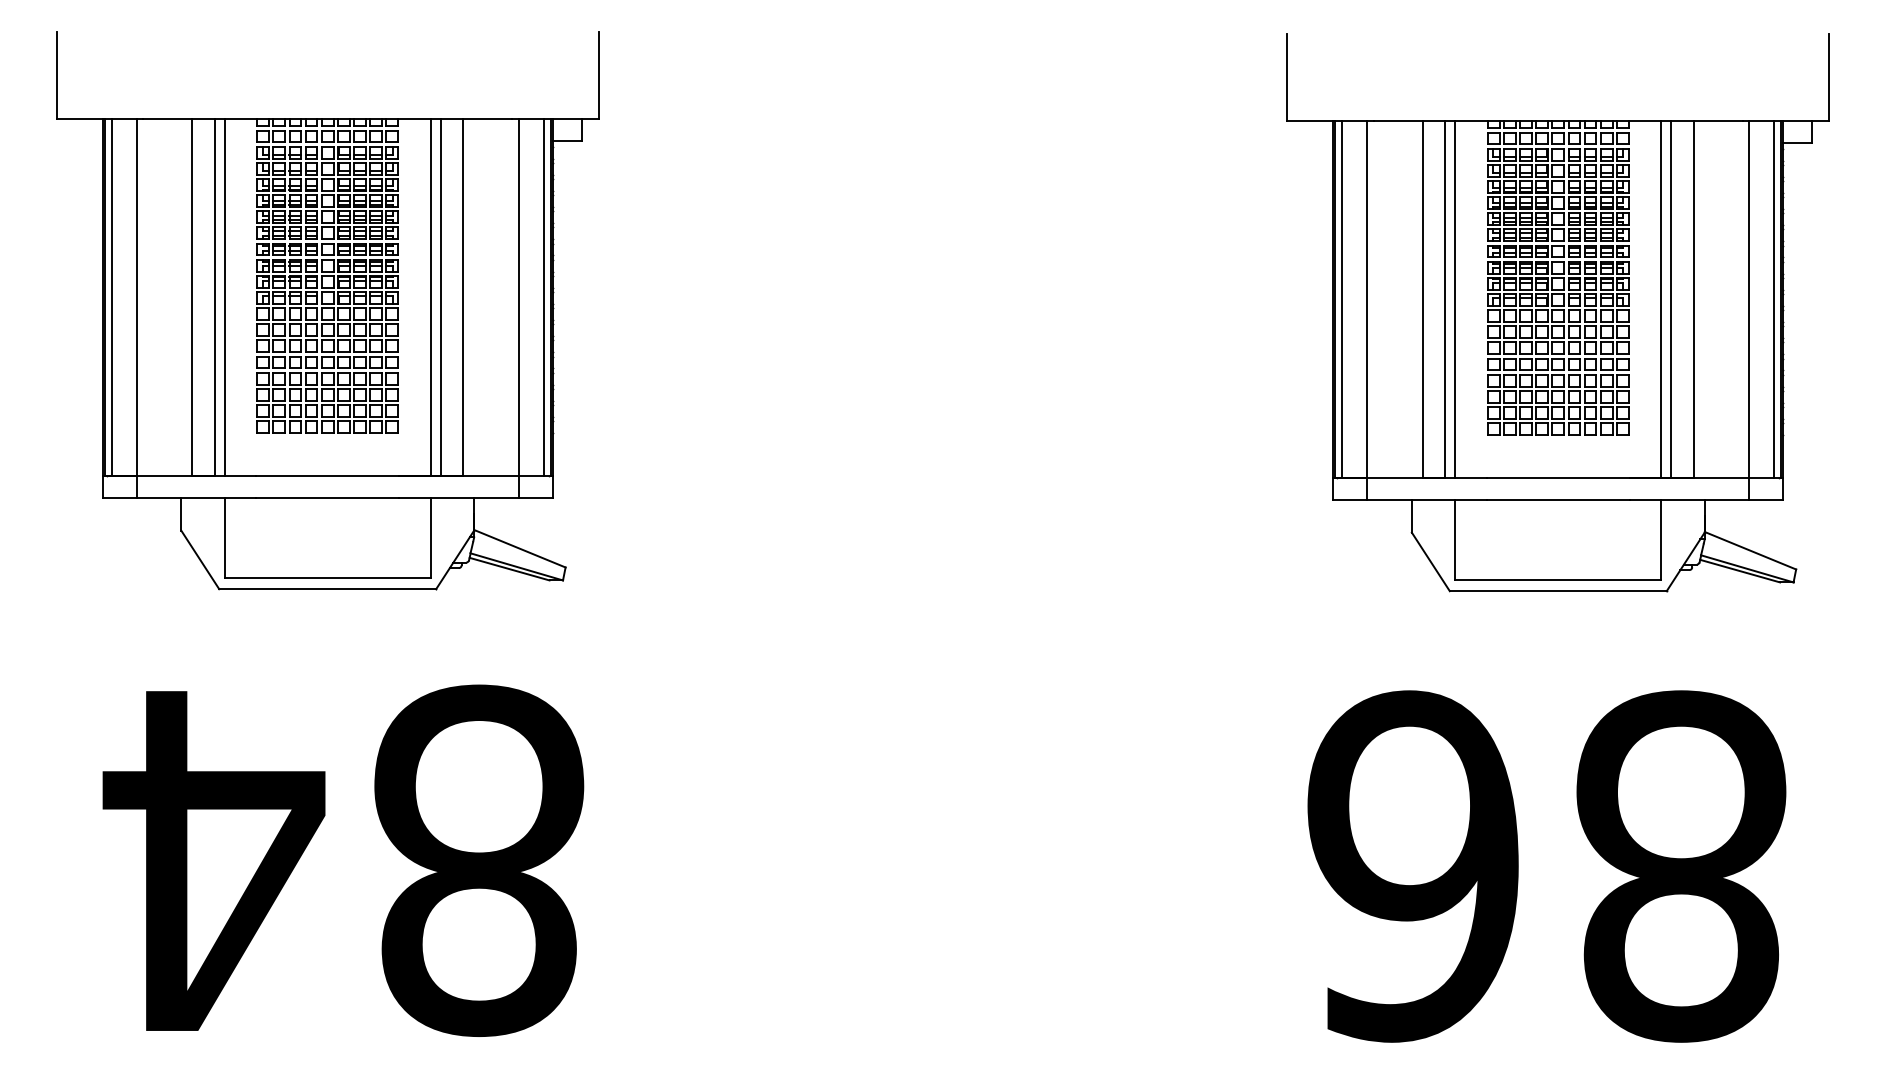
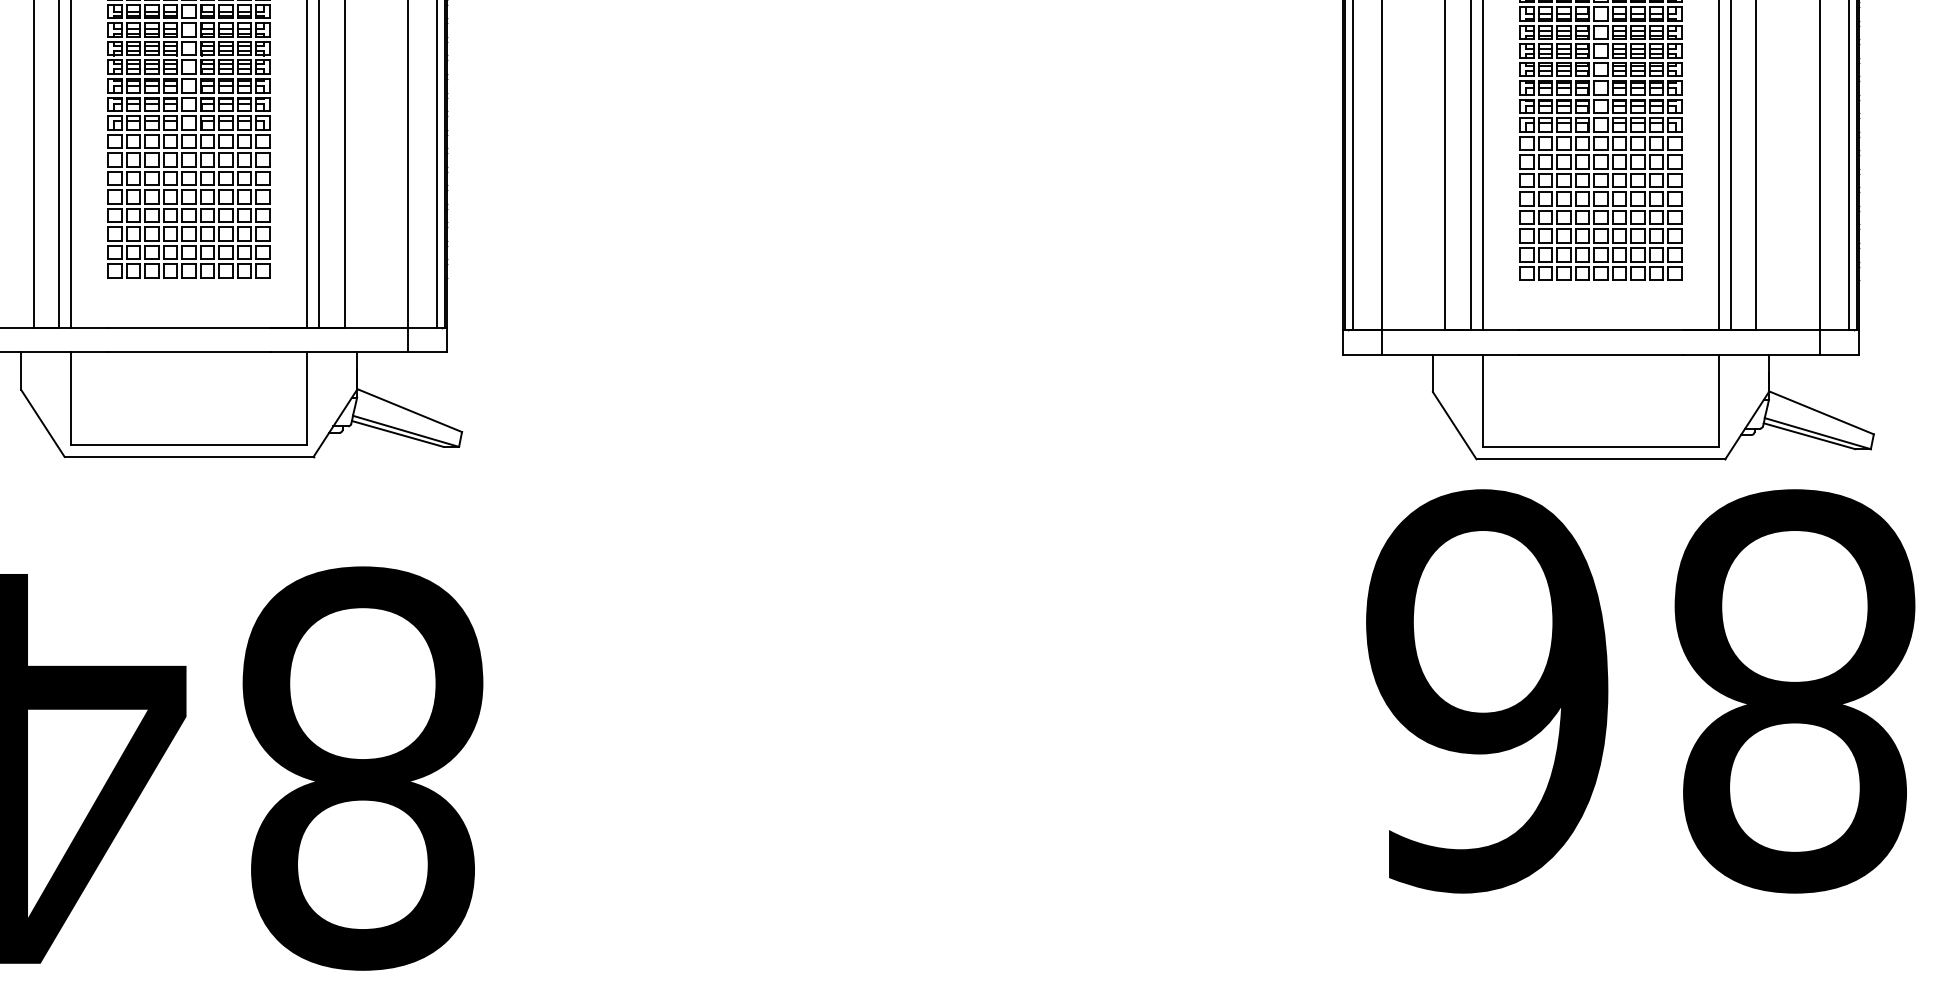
text: (1546, 866) -> (1640, 691), moved

